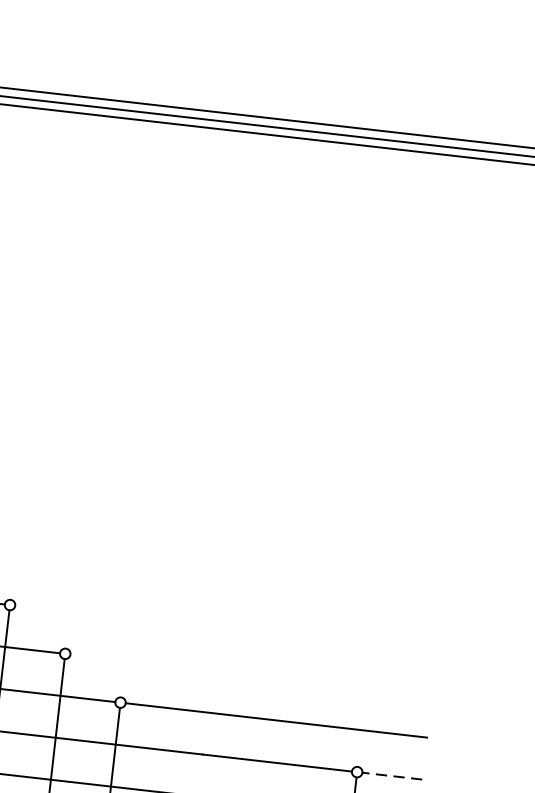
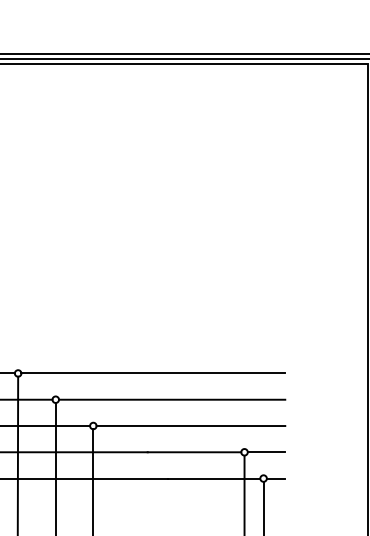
line: (226, 629) -> (153, 373), added
line: (251, 674) -> (172, 399), added
line: (392, 776) -> (266, 452), dashed -> solid

